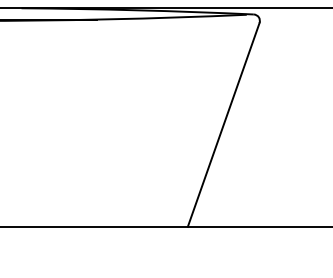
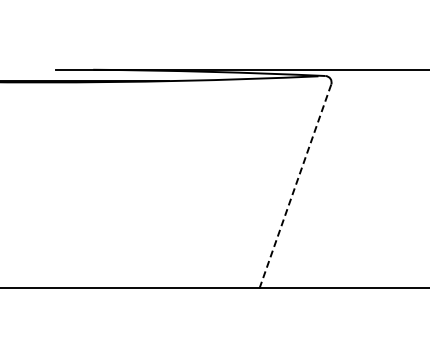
line: (223, 124) -> (295, 186), solid -> dashed

